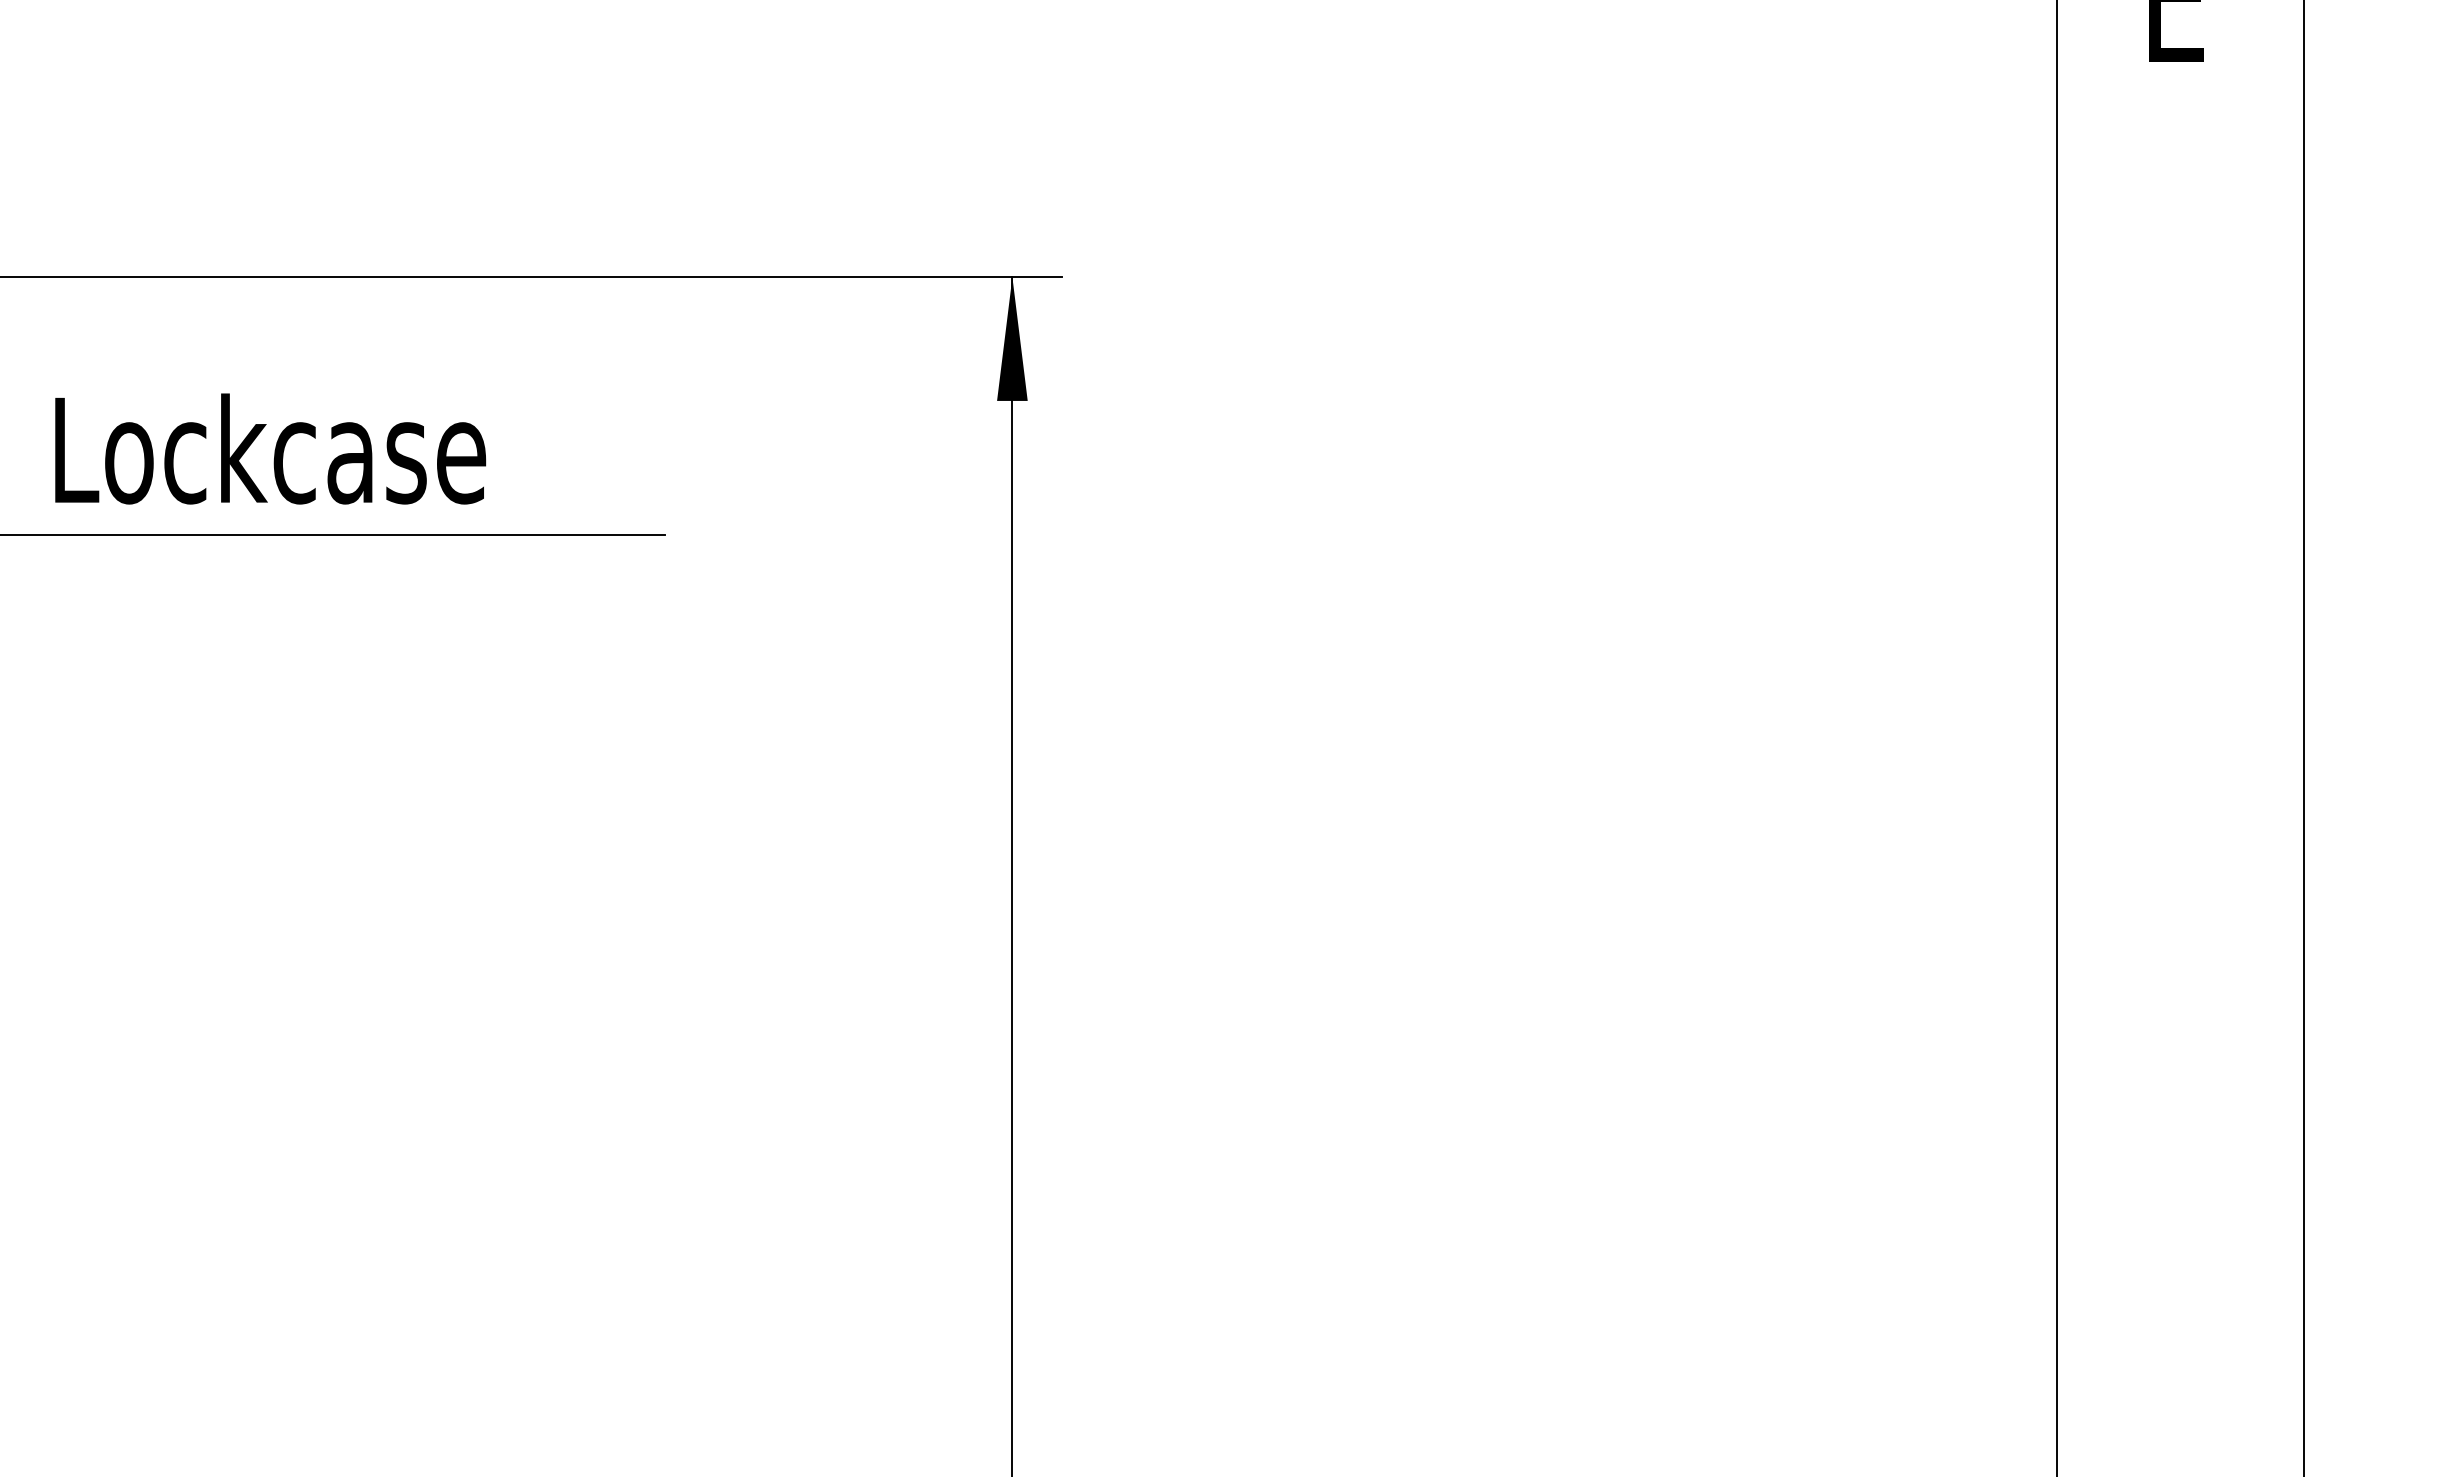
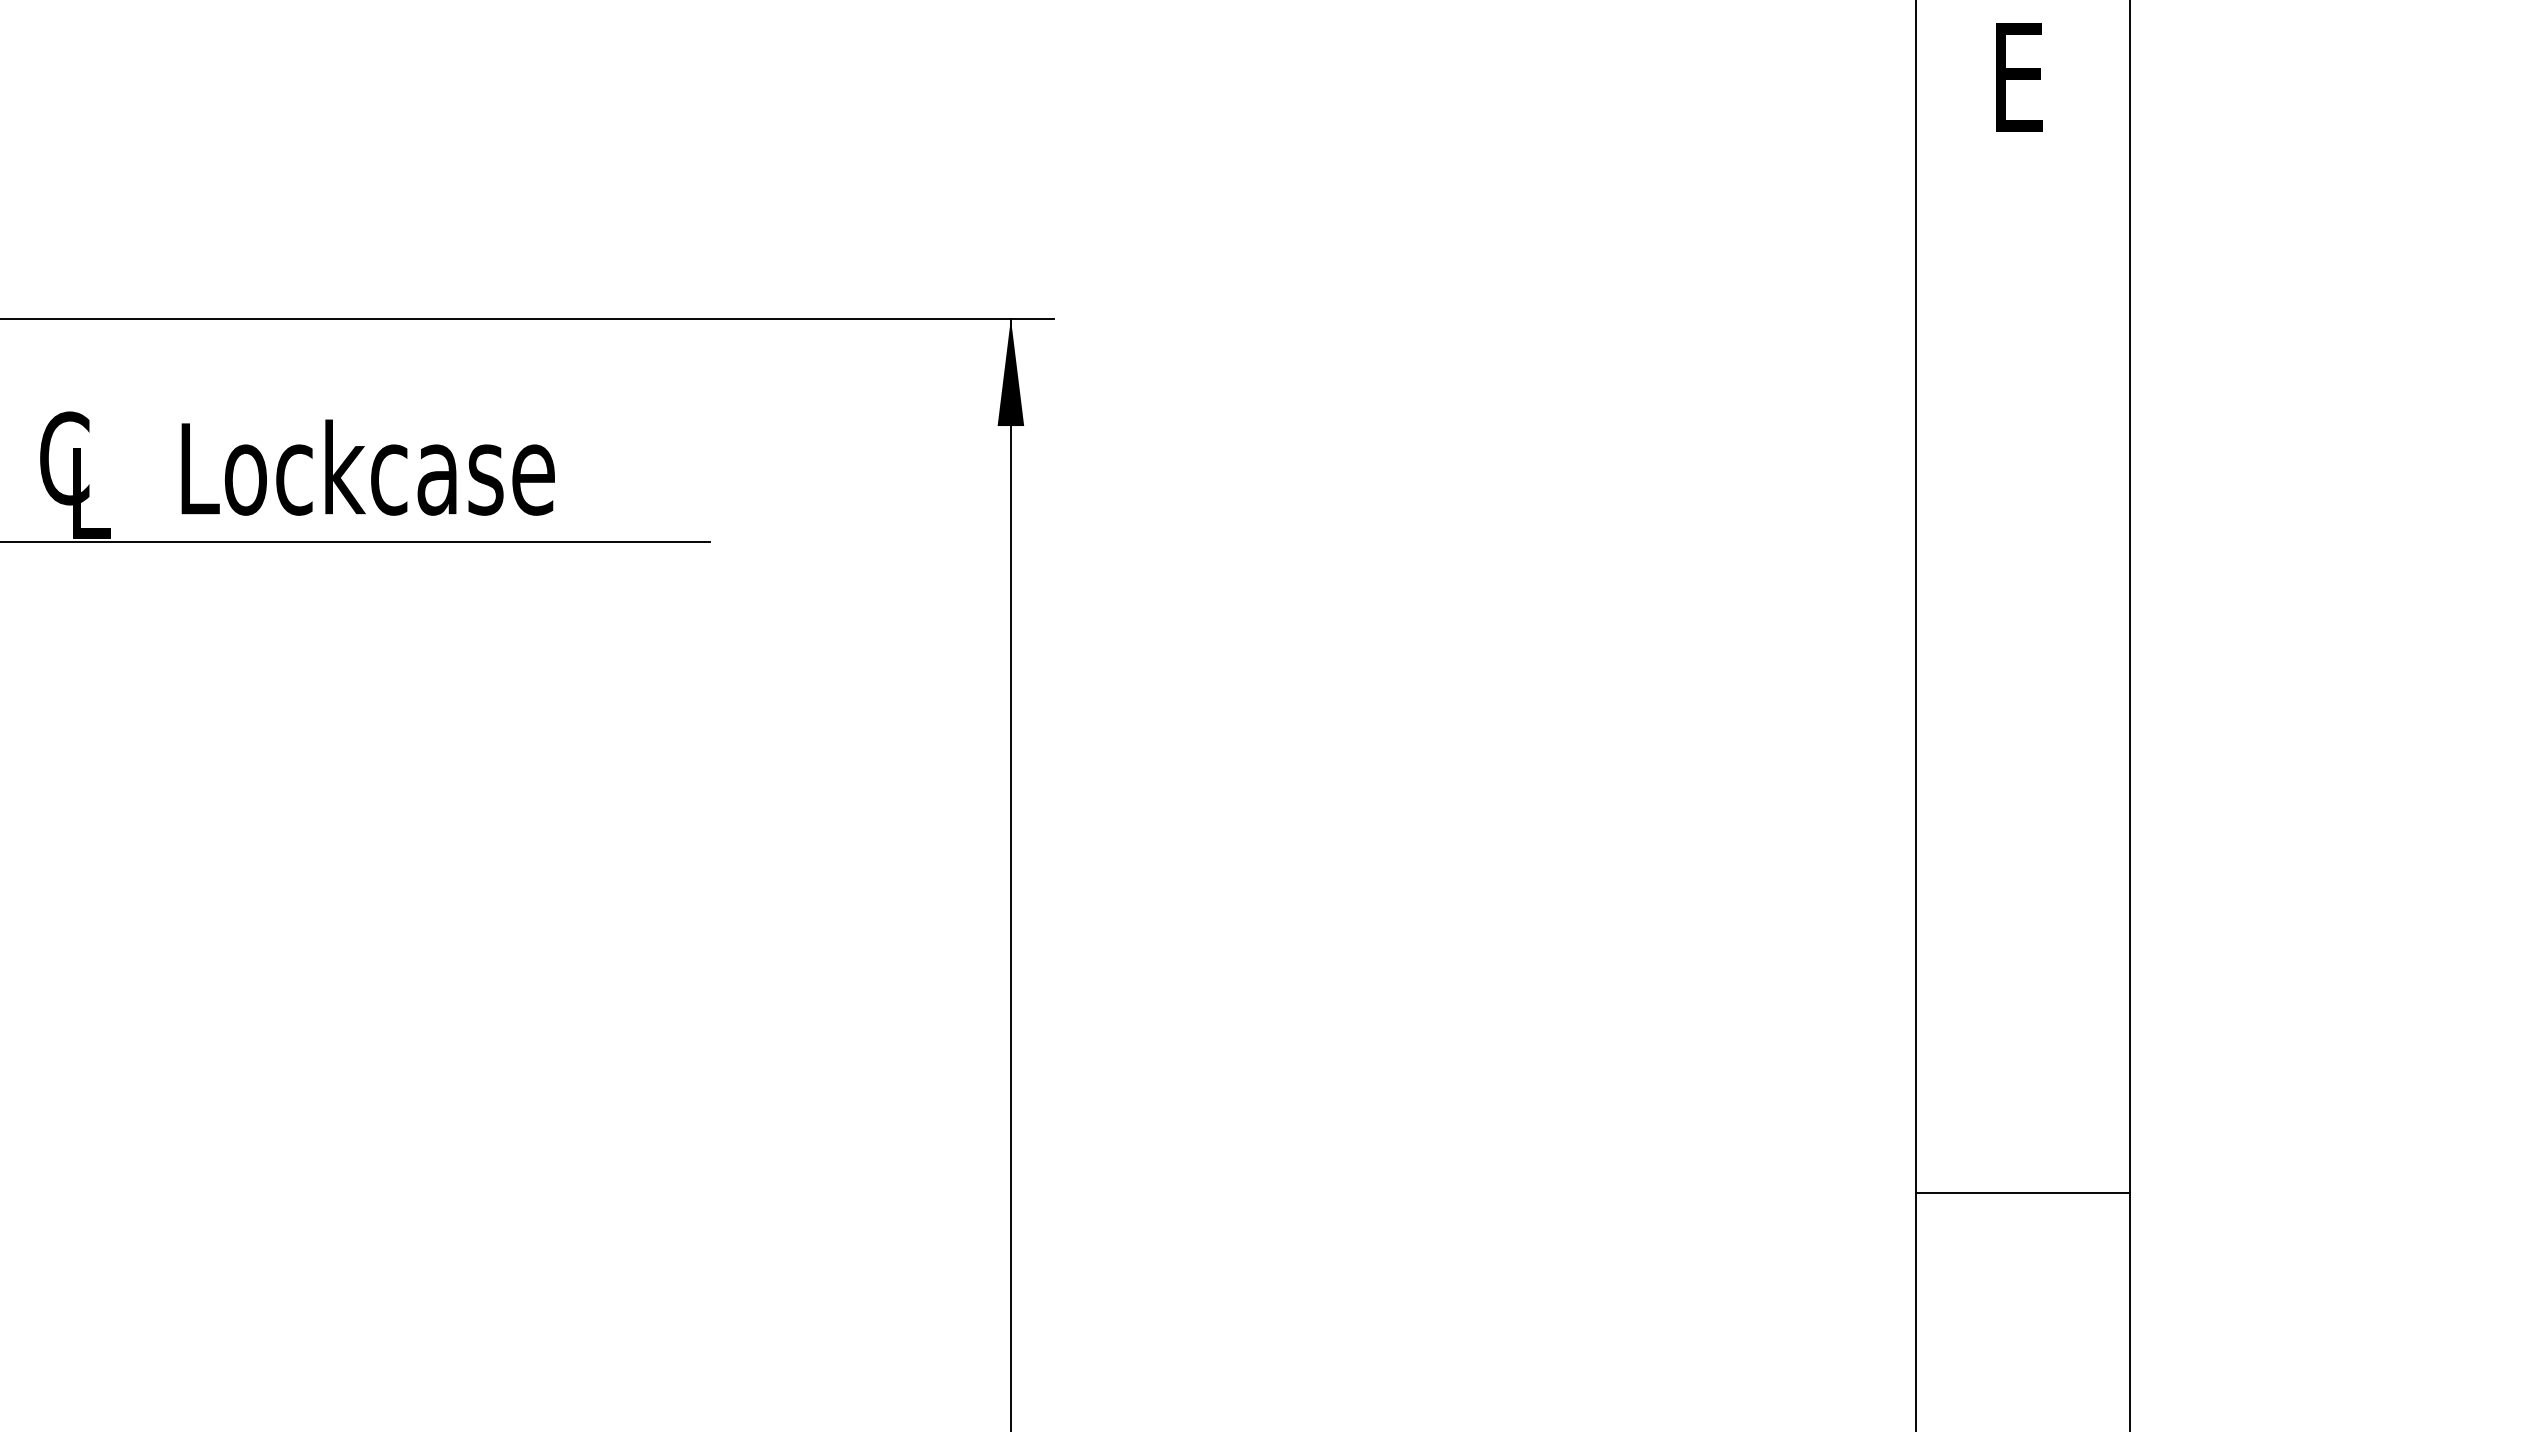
line: (2180, 1285) -> (2022, 1192), added

